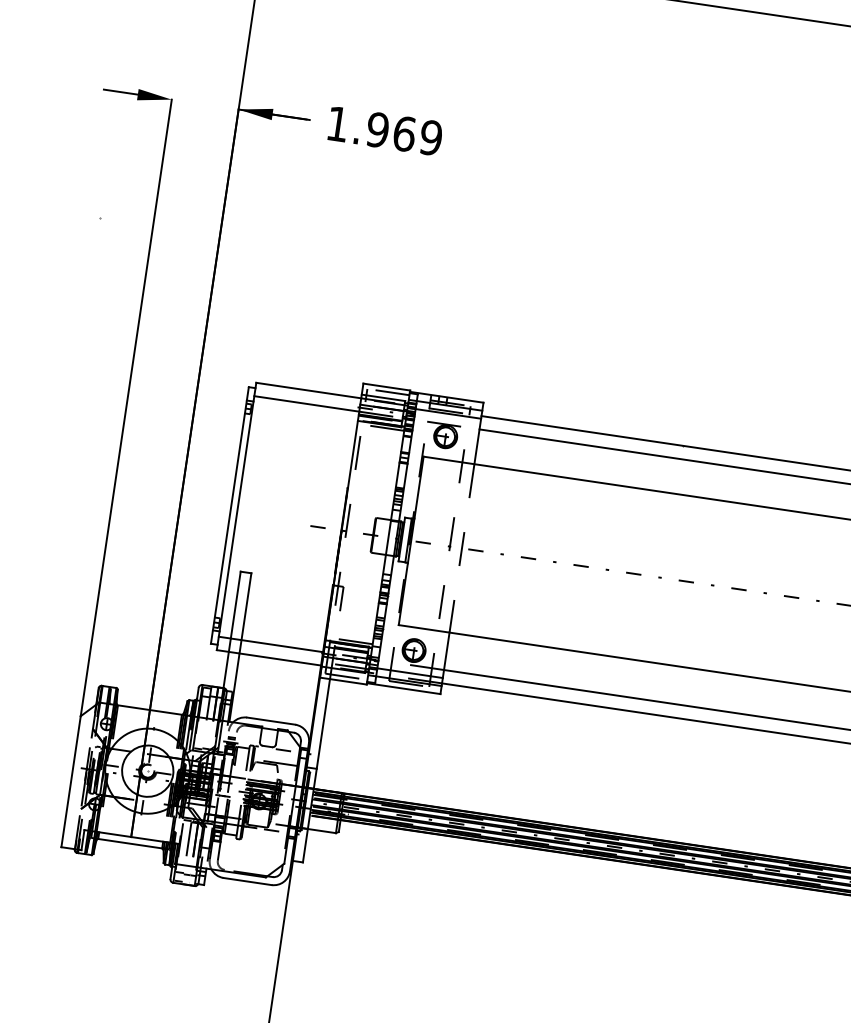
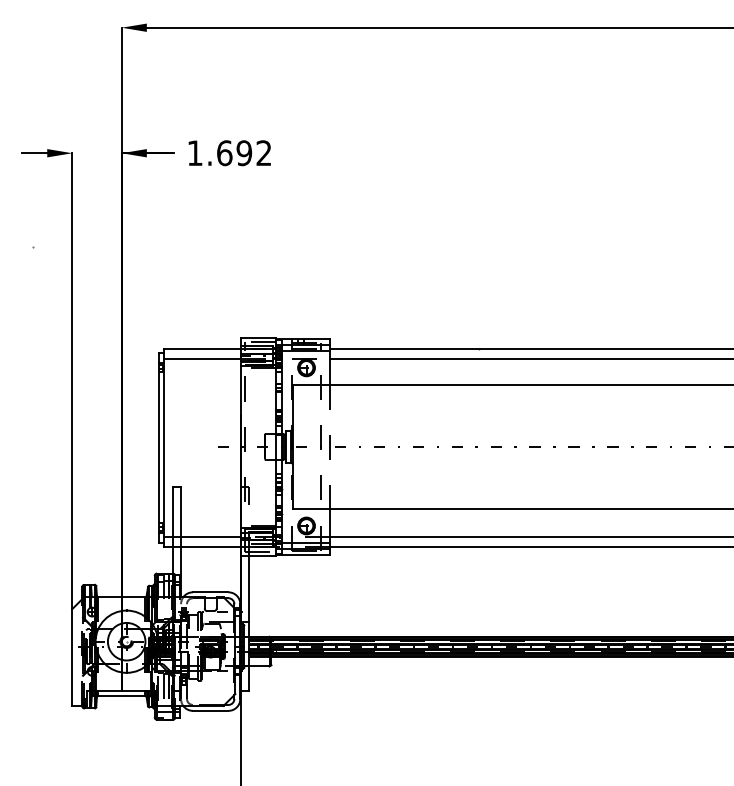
text: (403, 134) -> (243, 153), 1.969 -> 1.692

